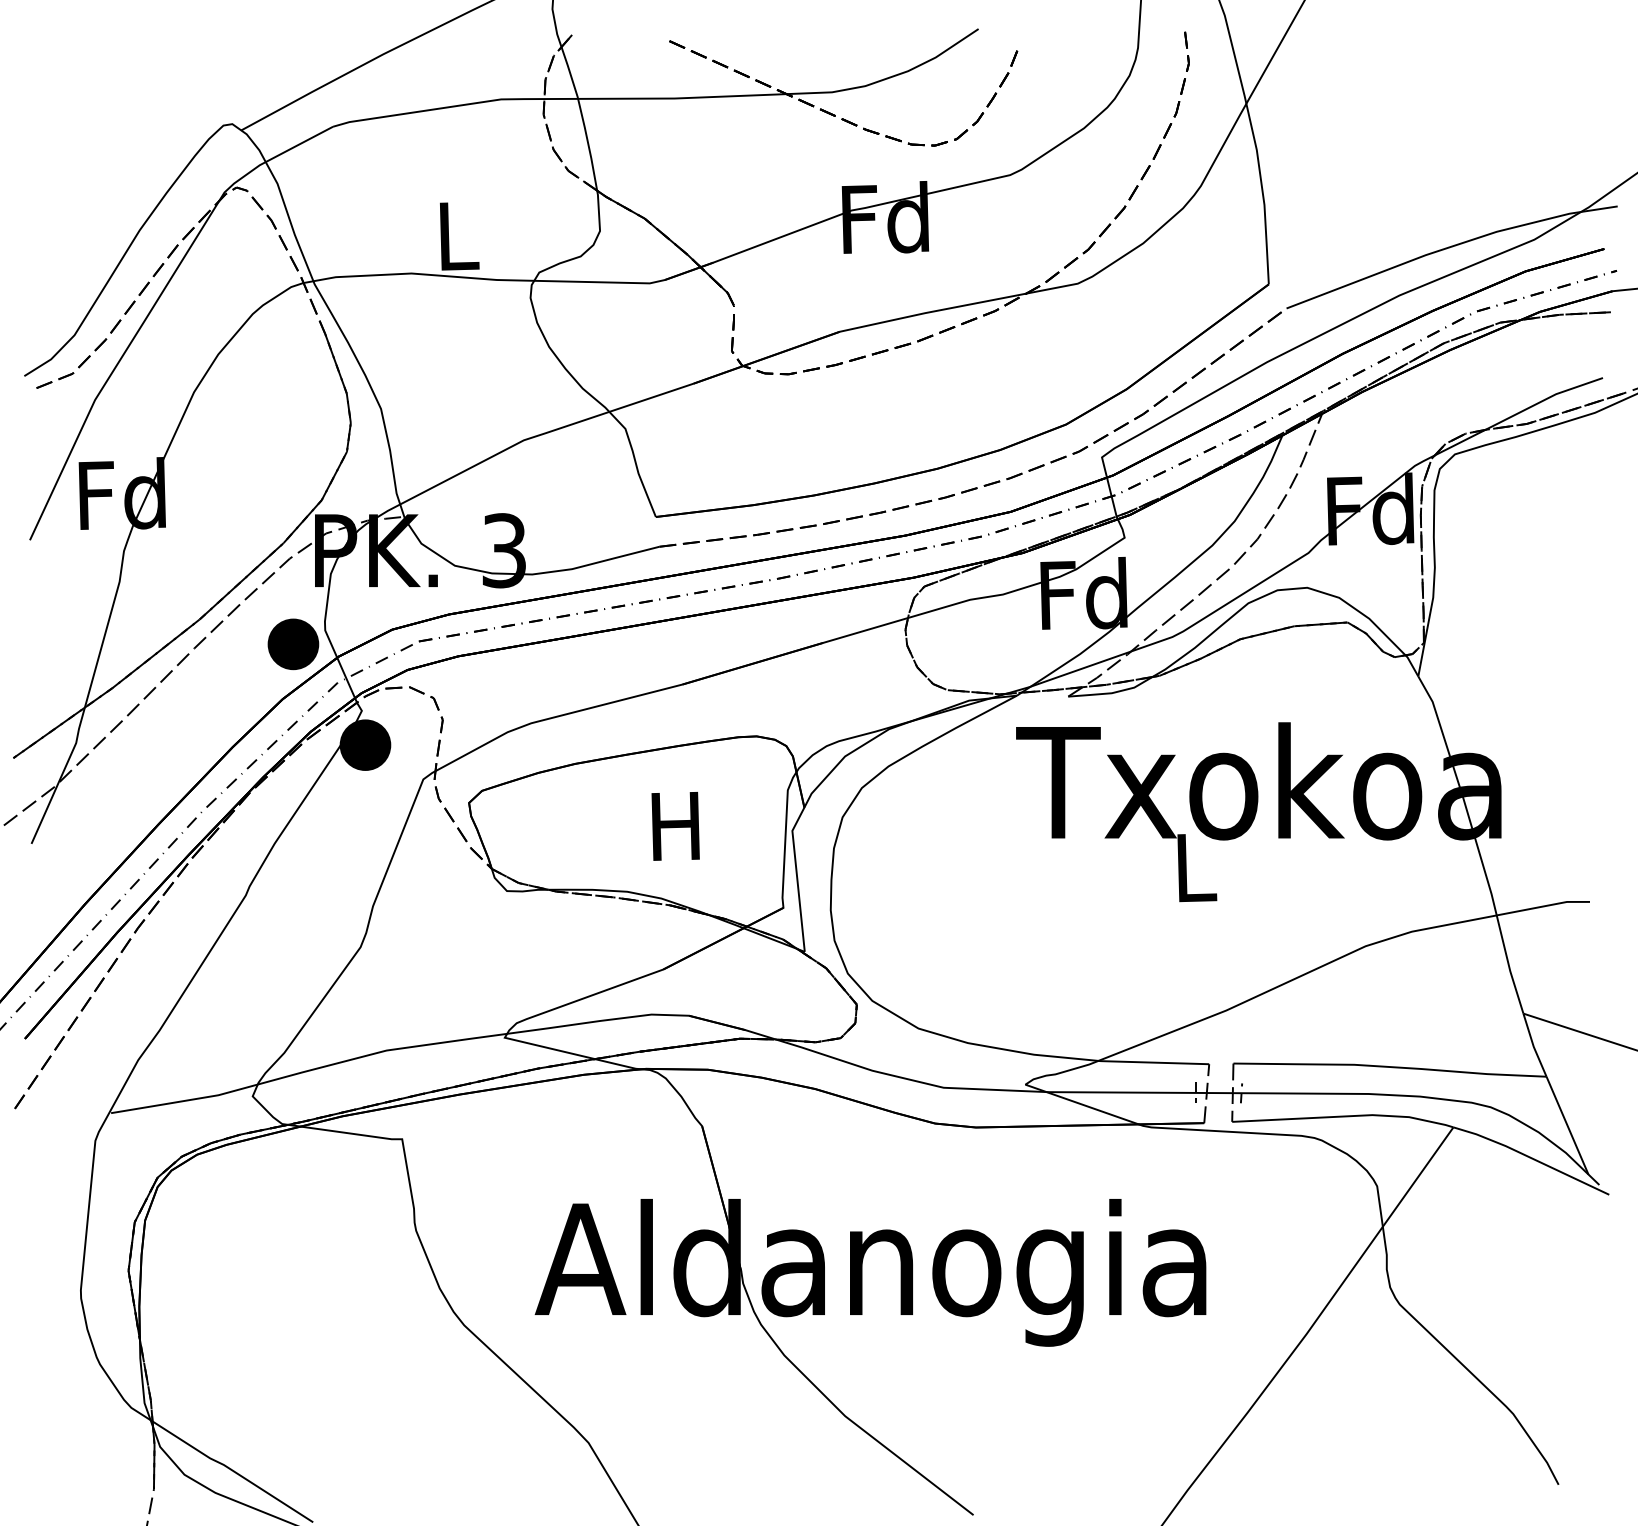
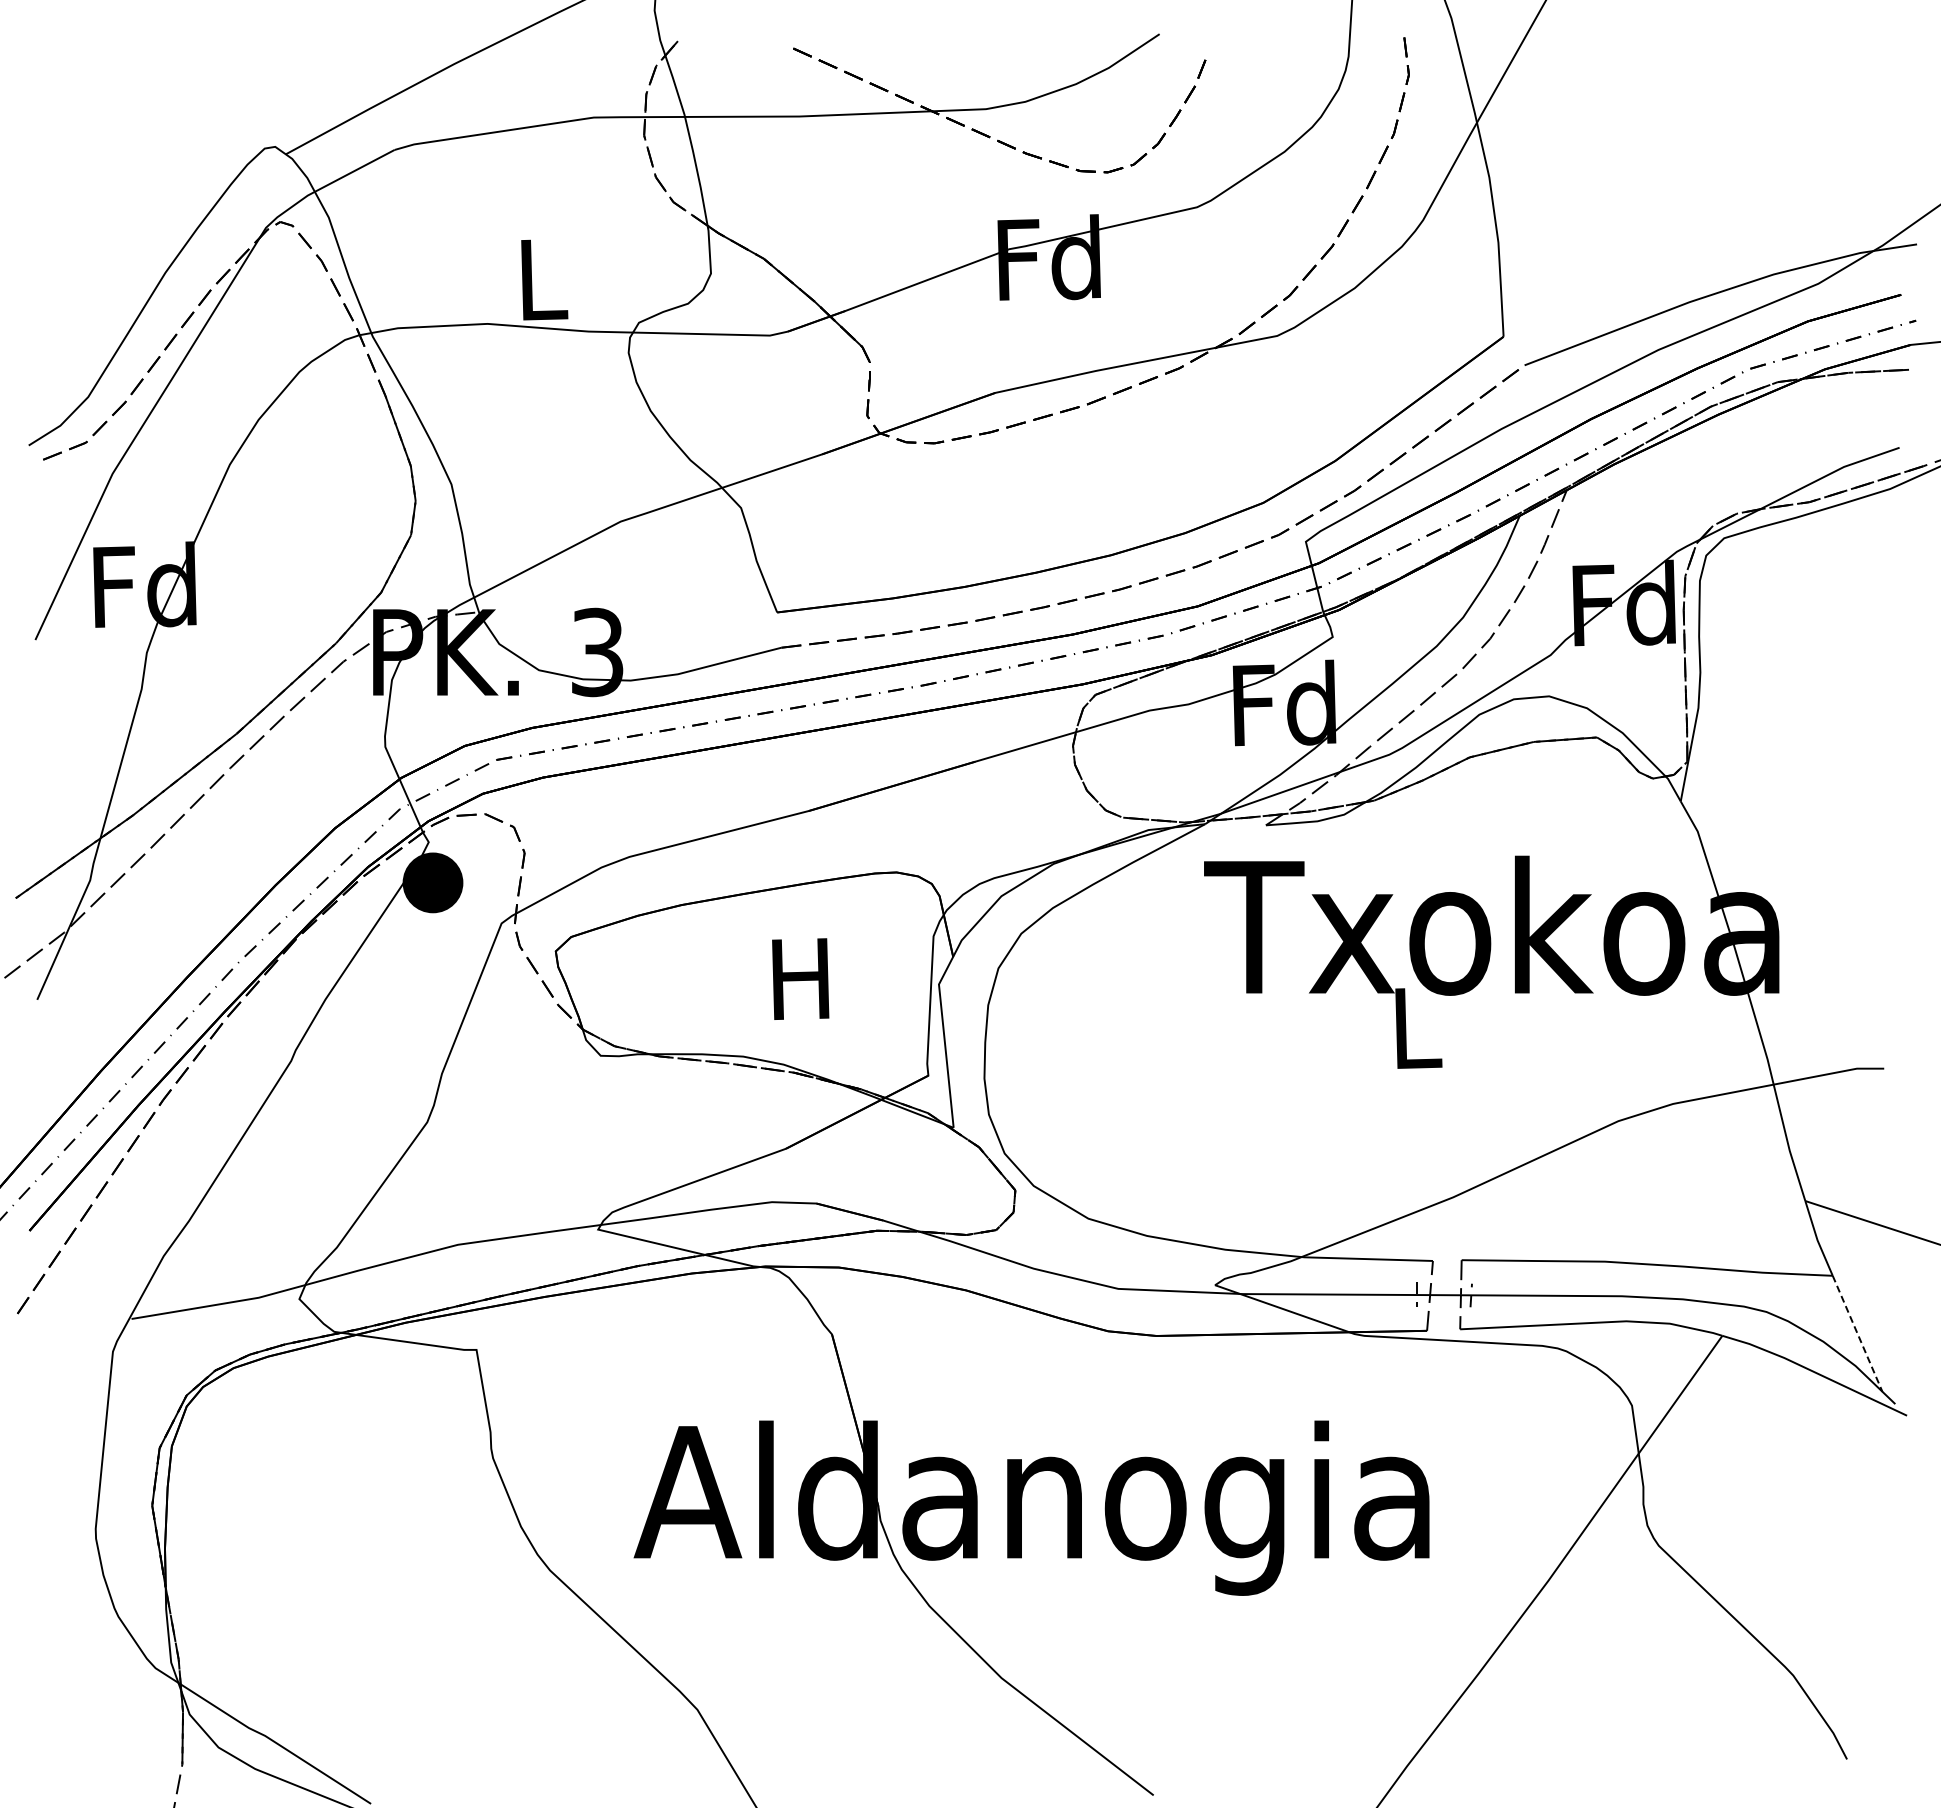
part: (293, 644) -> (347, 763), removed
line: (1567, 1125) -> (1857, 1333), solid -> dashed

